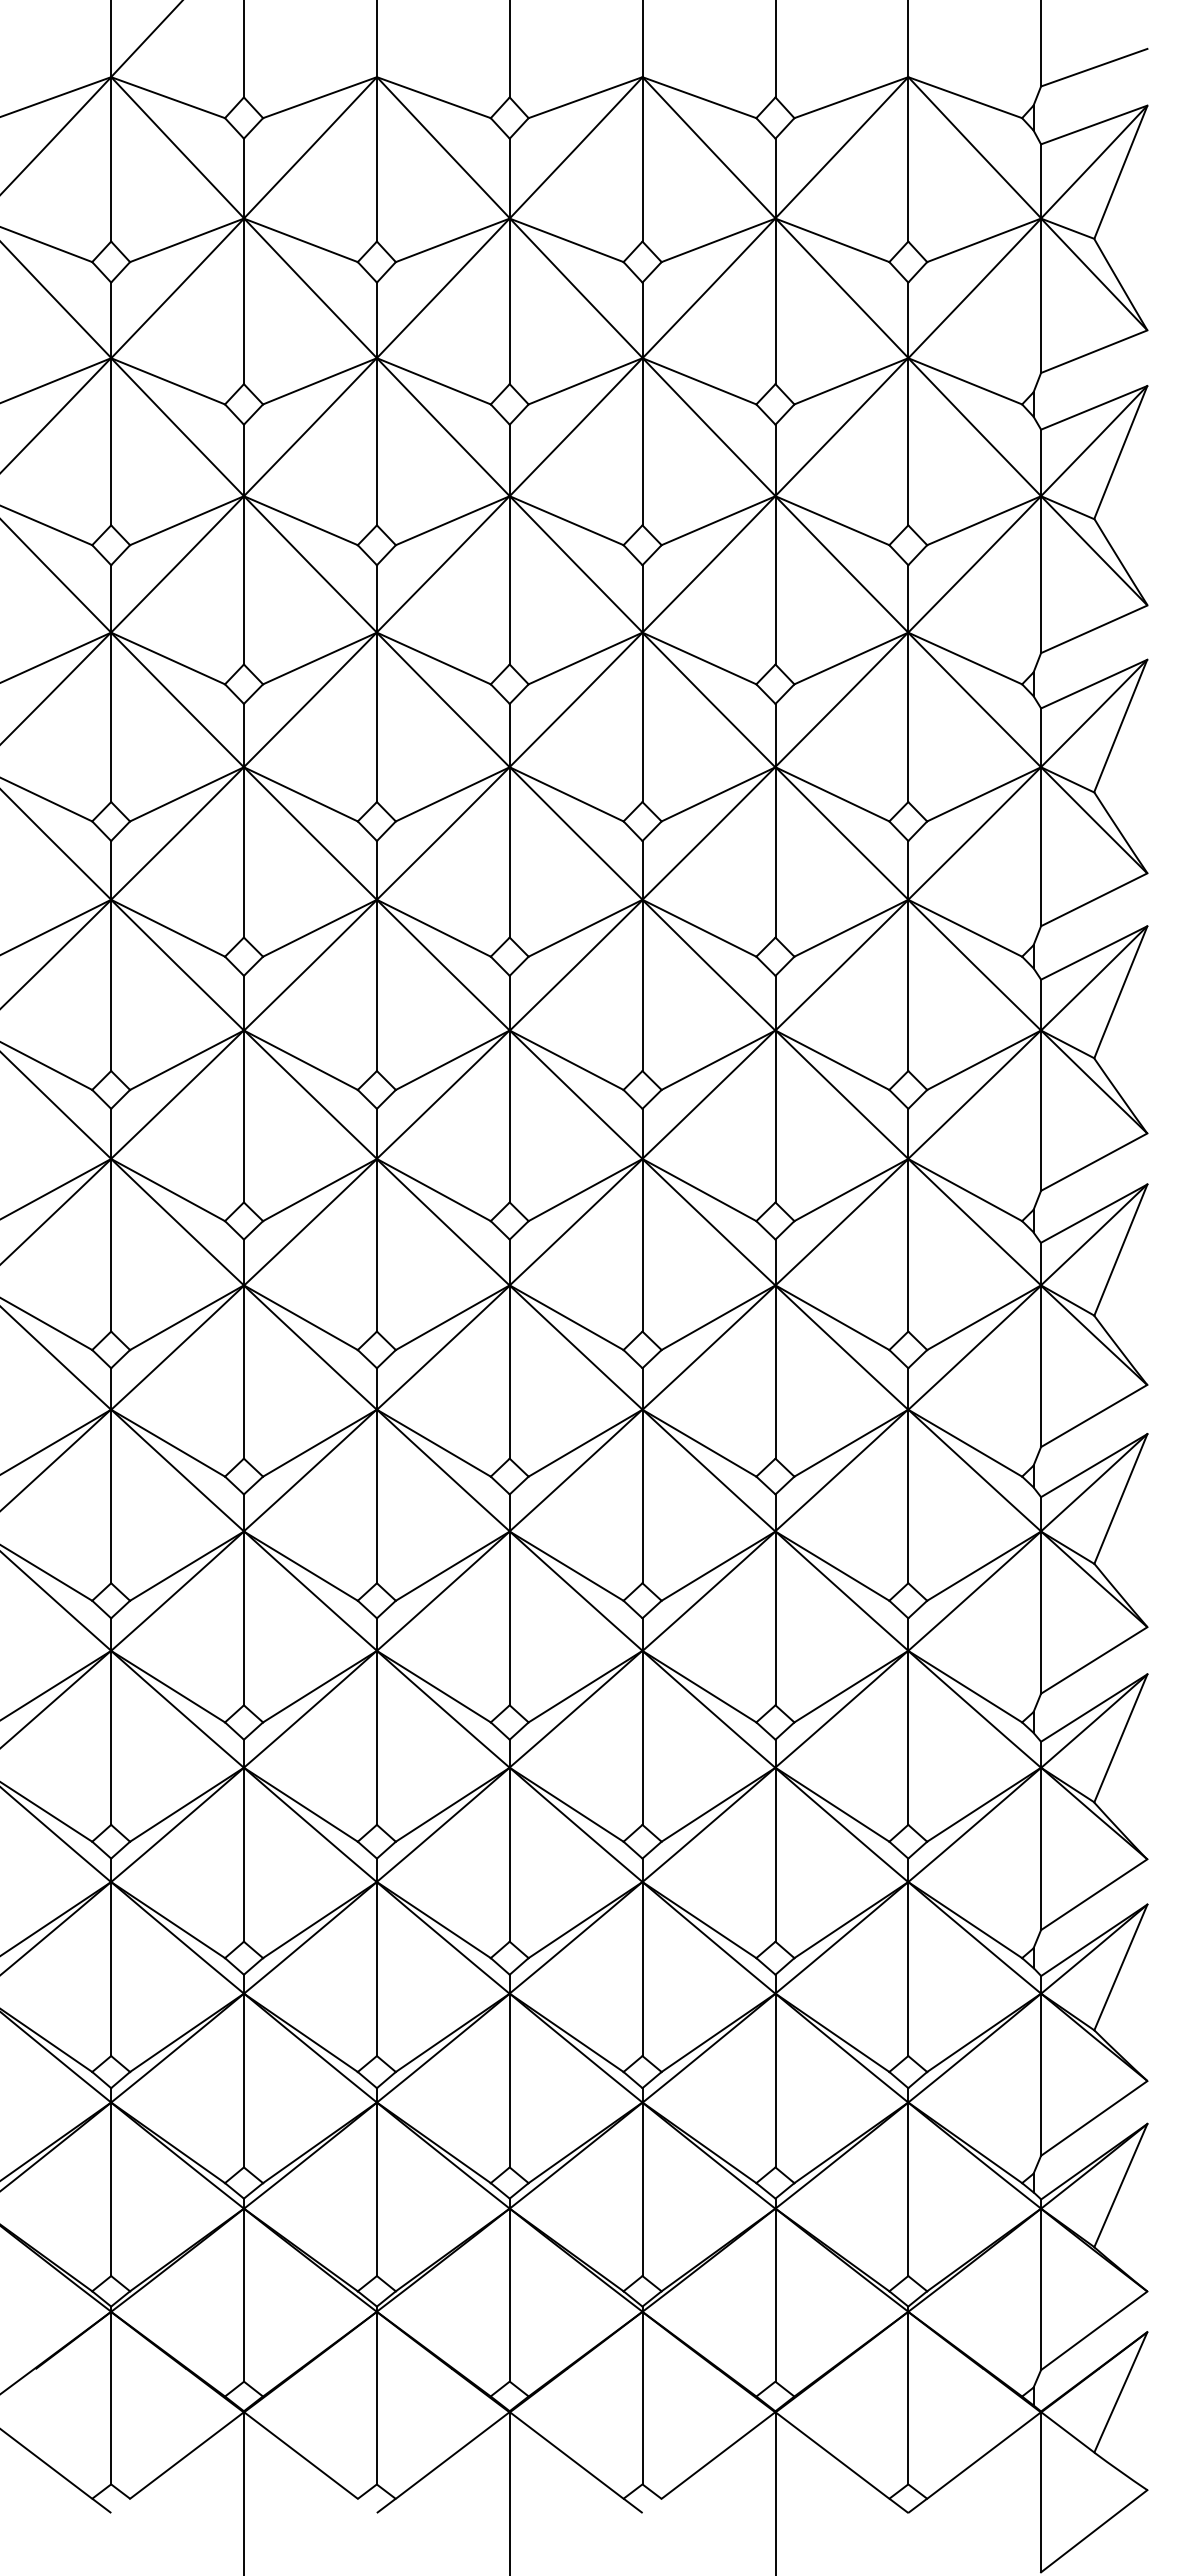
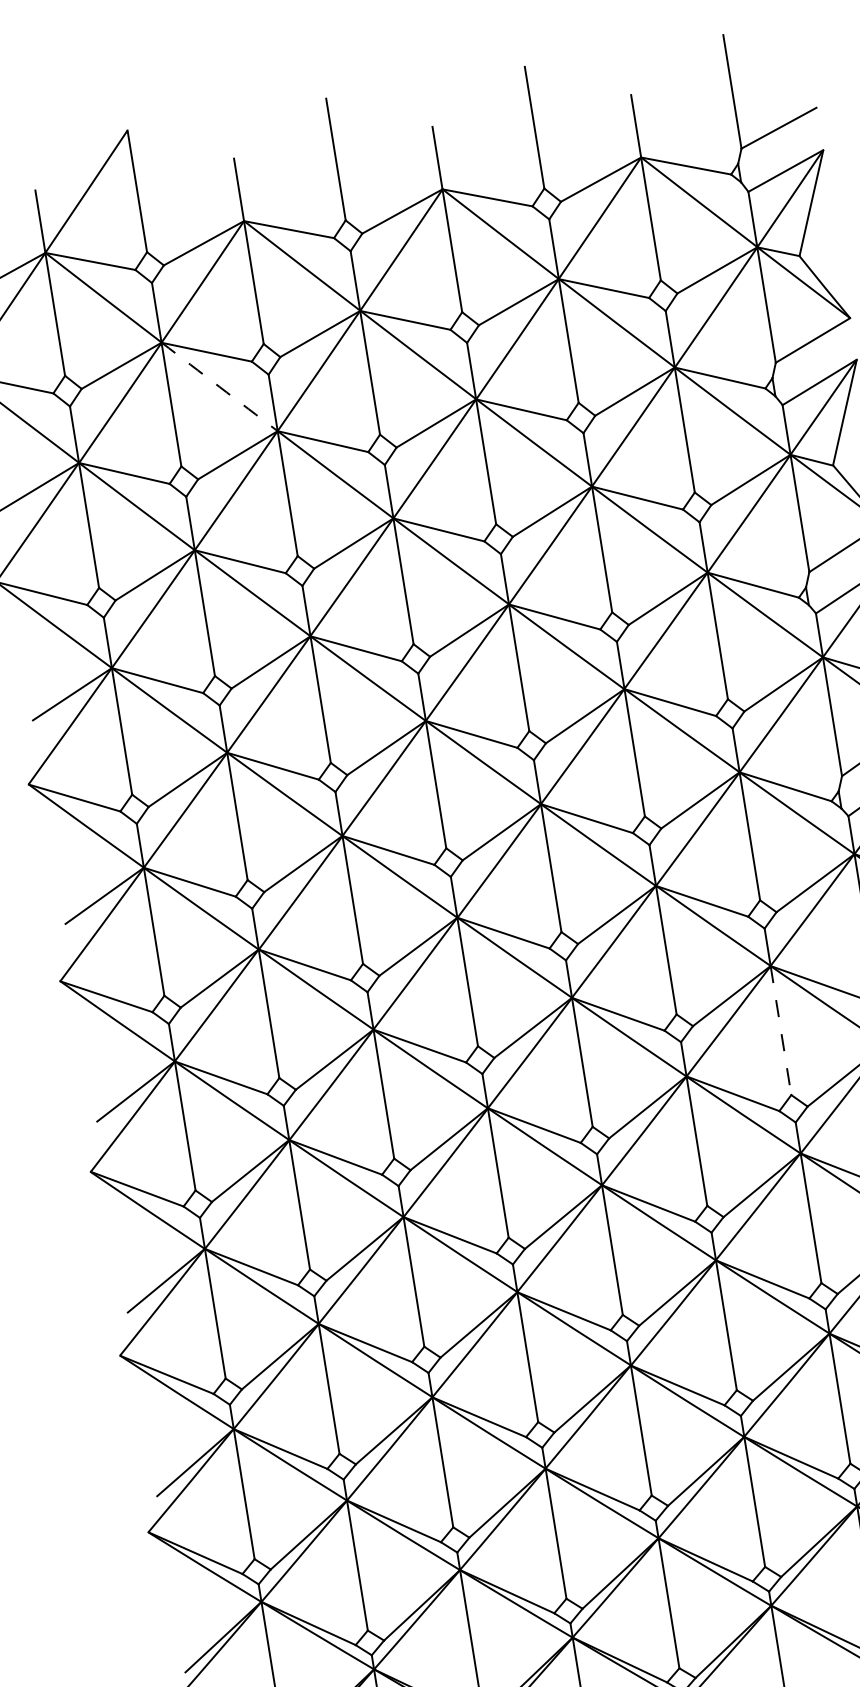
arc: (310, 288) -> (219, 387), solid -> dashed
line: (908, 1245) -> (781, 1030), solid -> dashed

